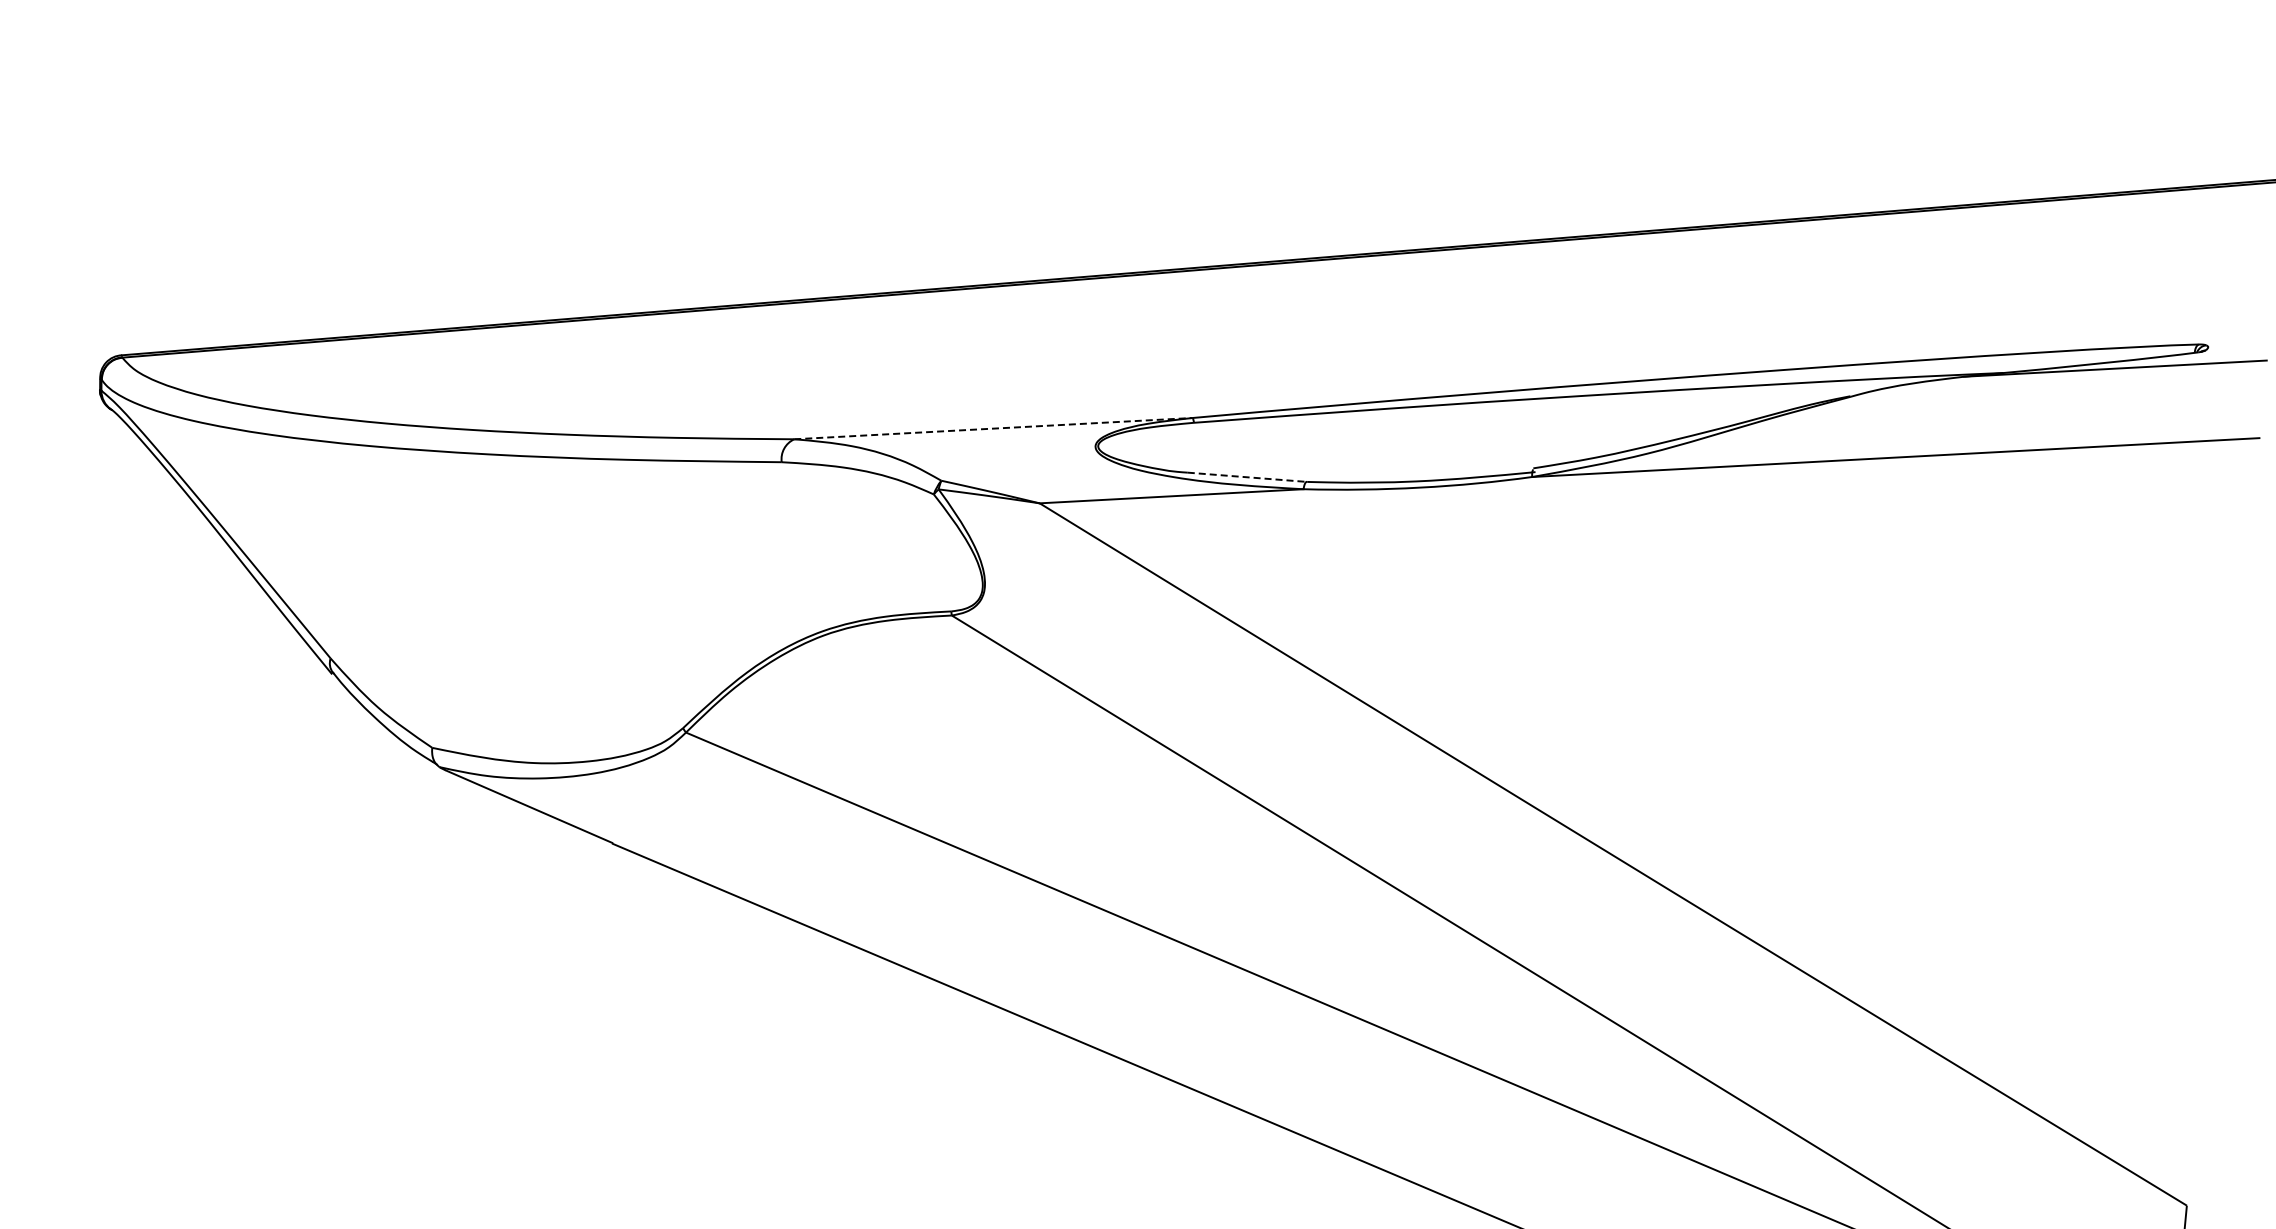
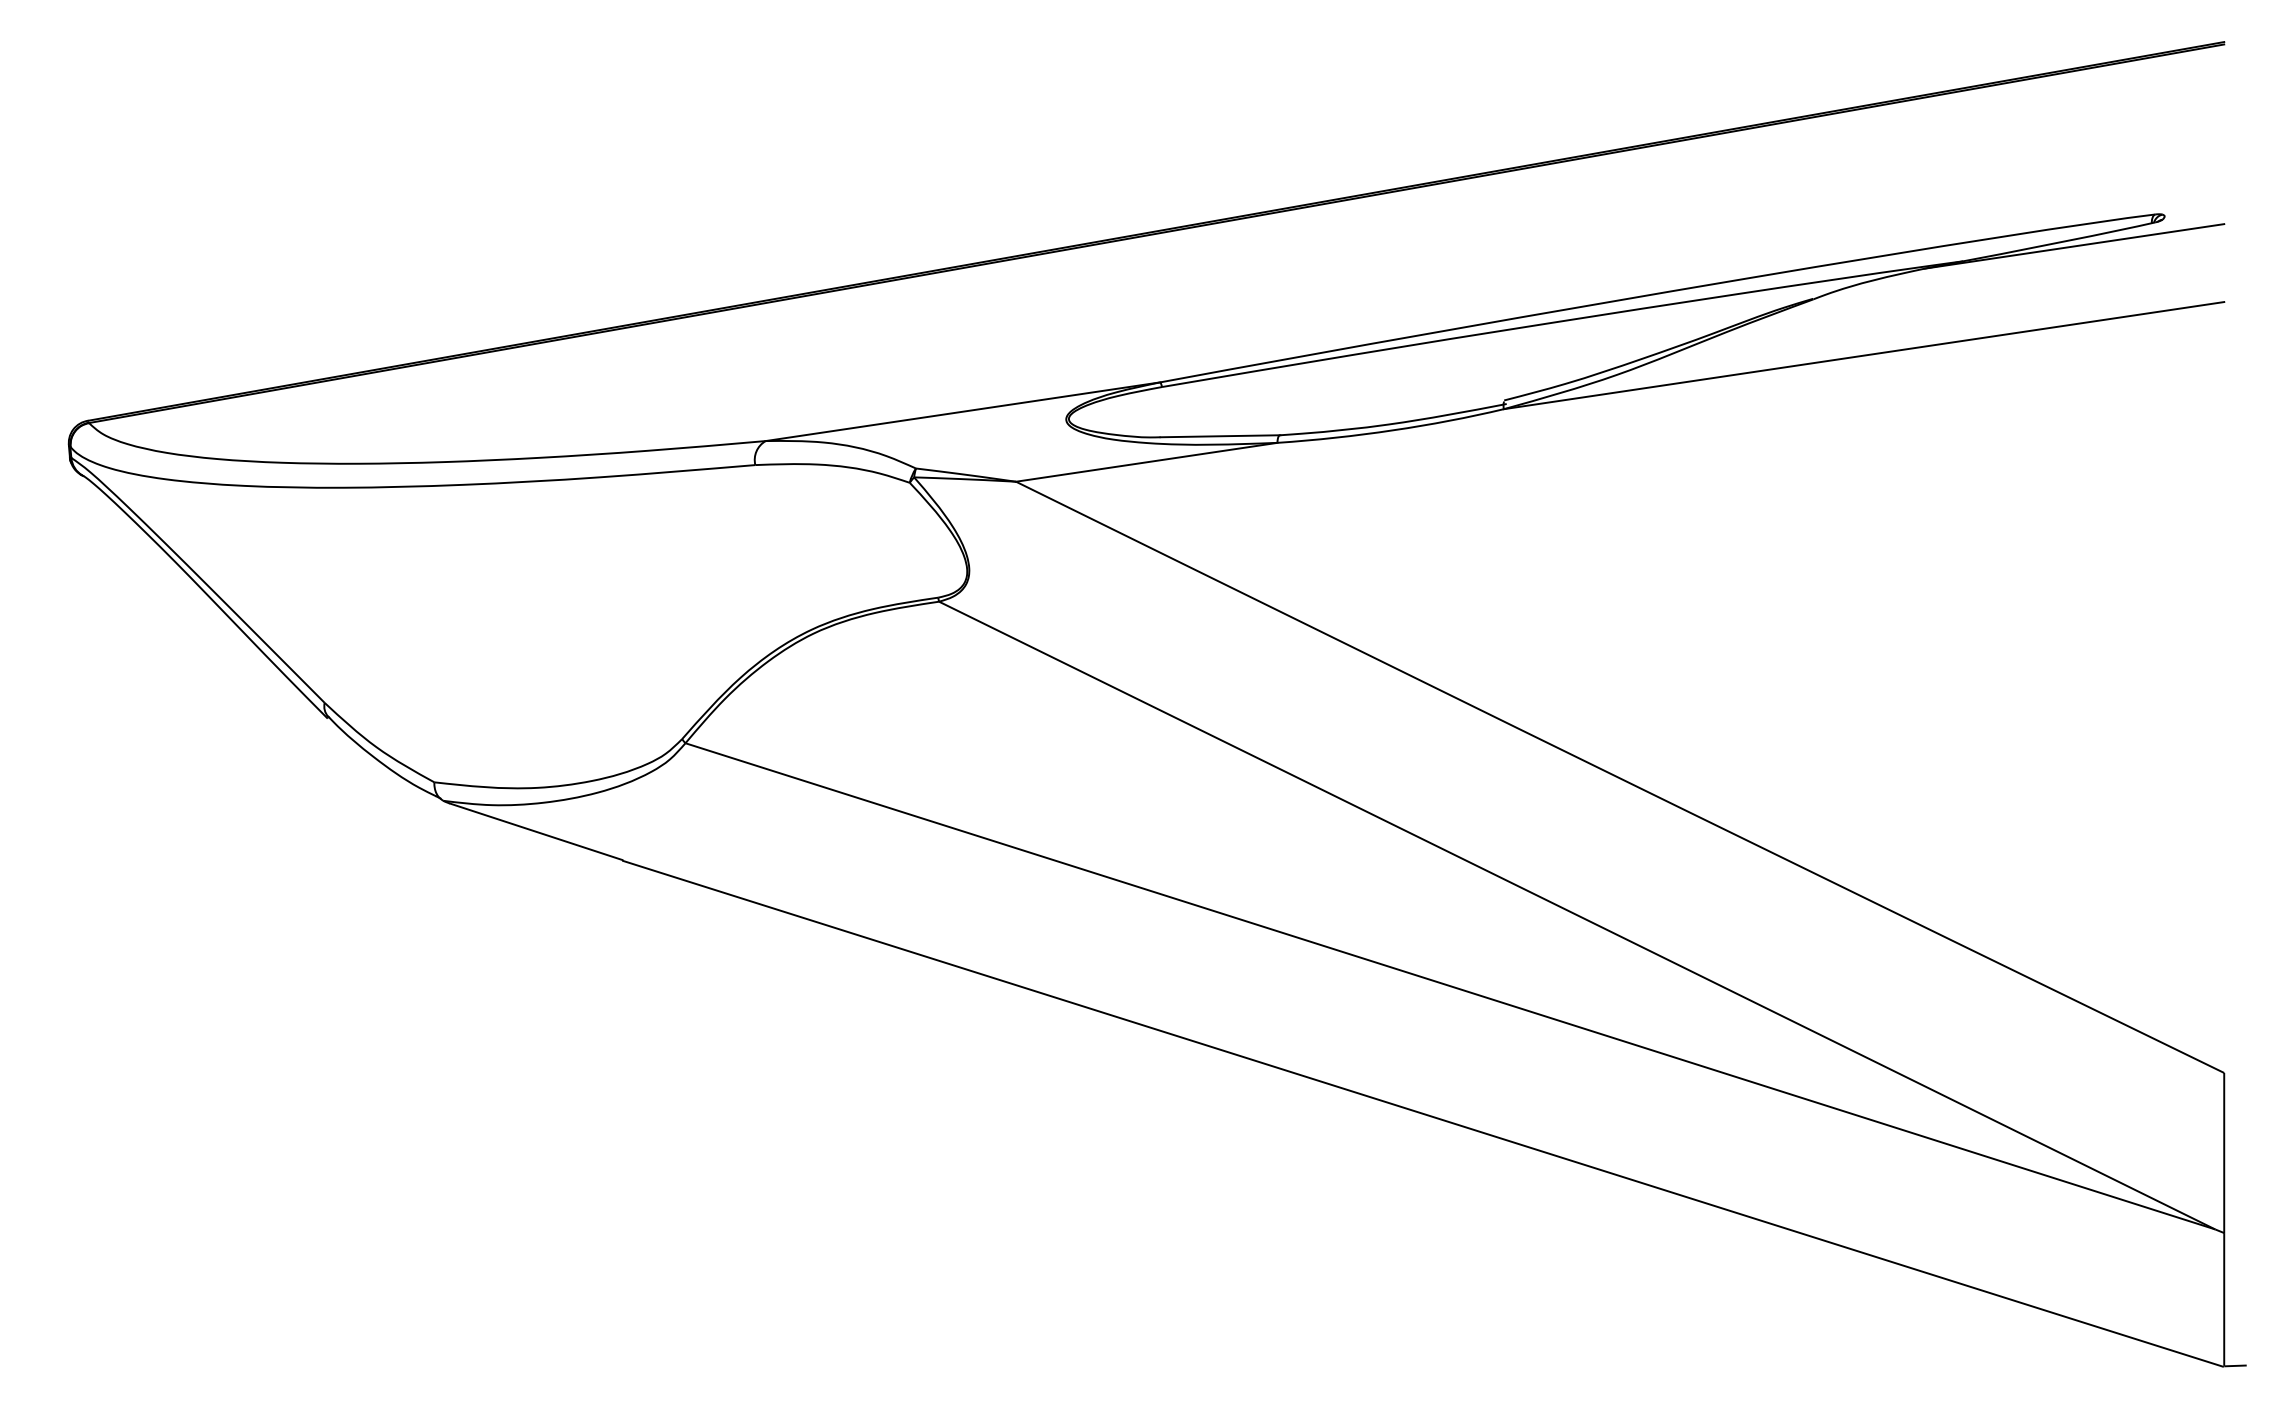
line: (994, 428) -> (963, 411), dashed -> solid
line: (1247, 477) -> (1220, 436), dashed -> solid

